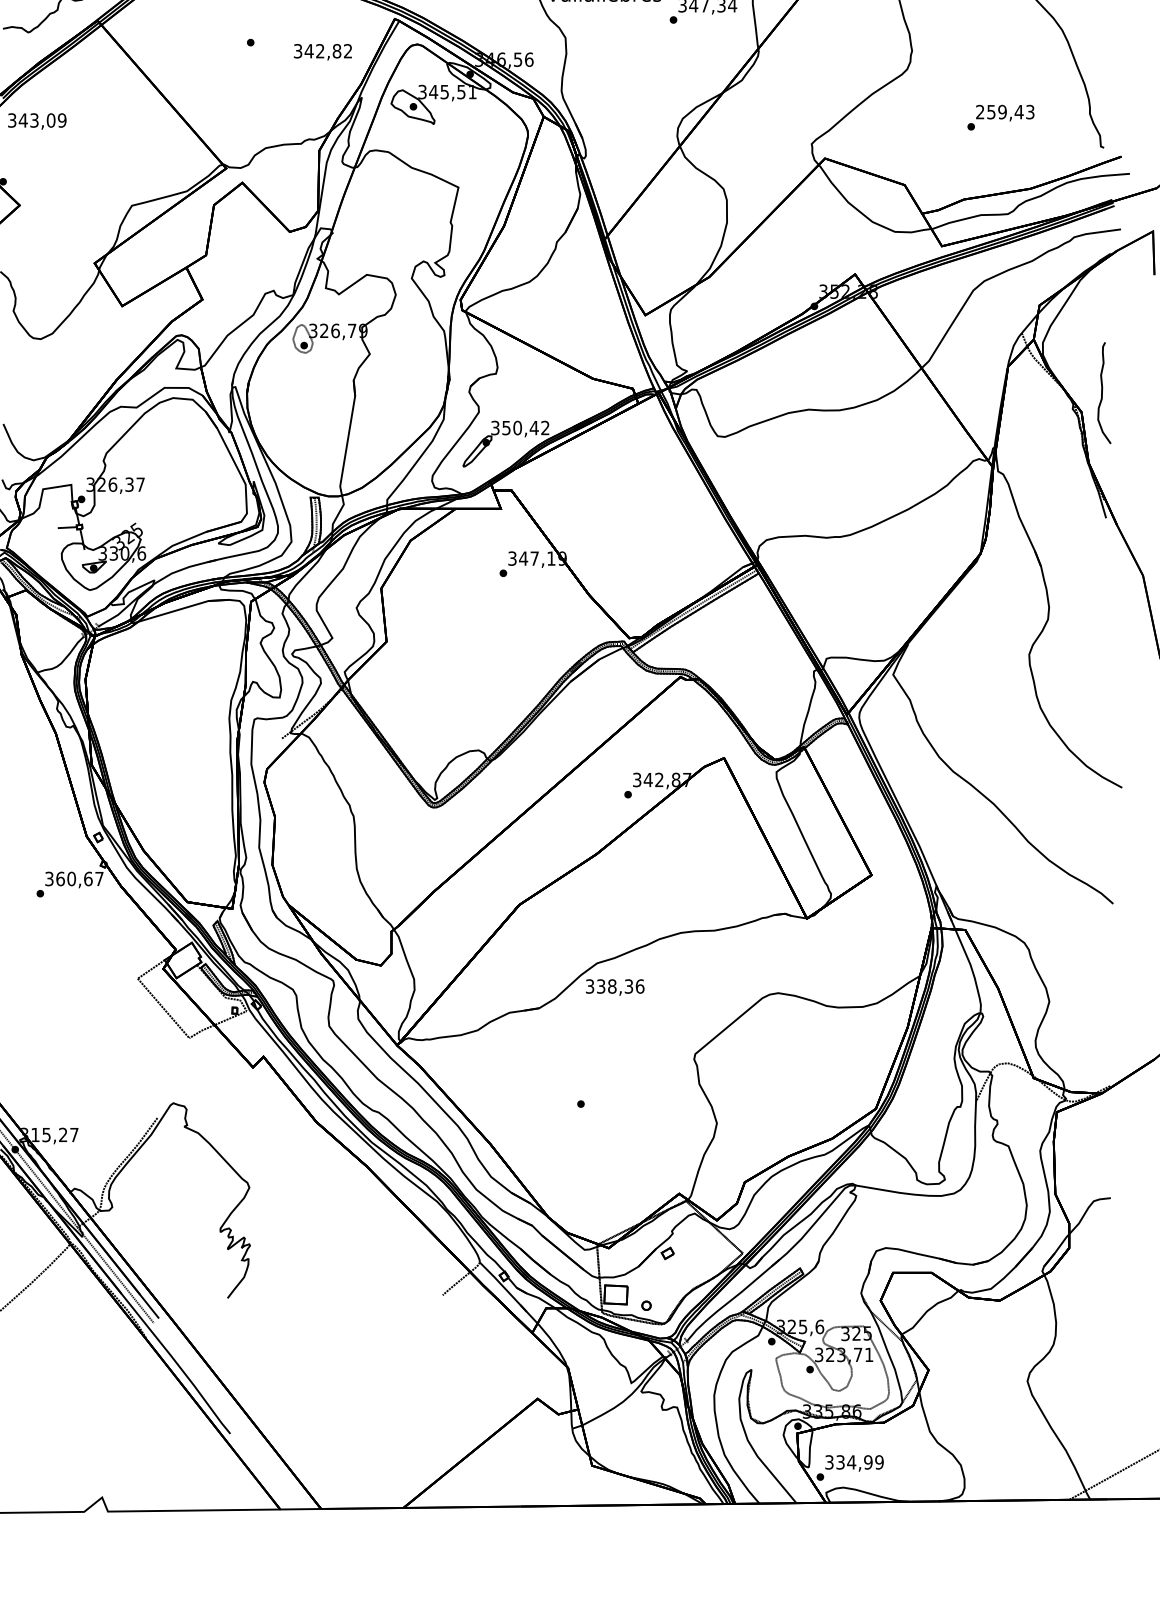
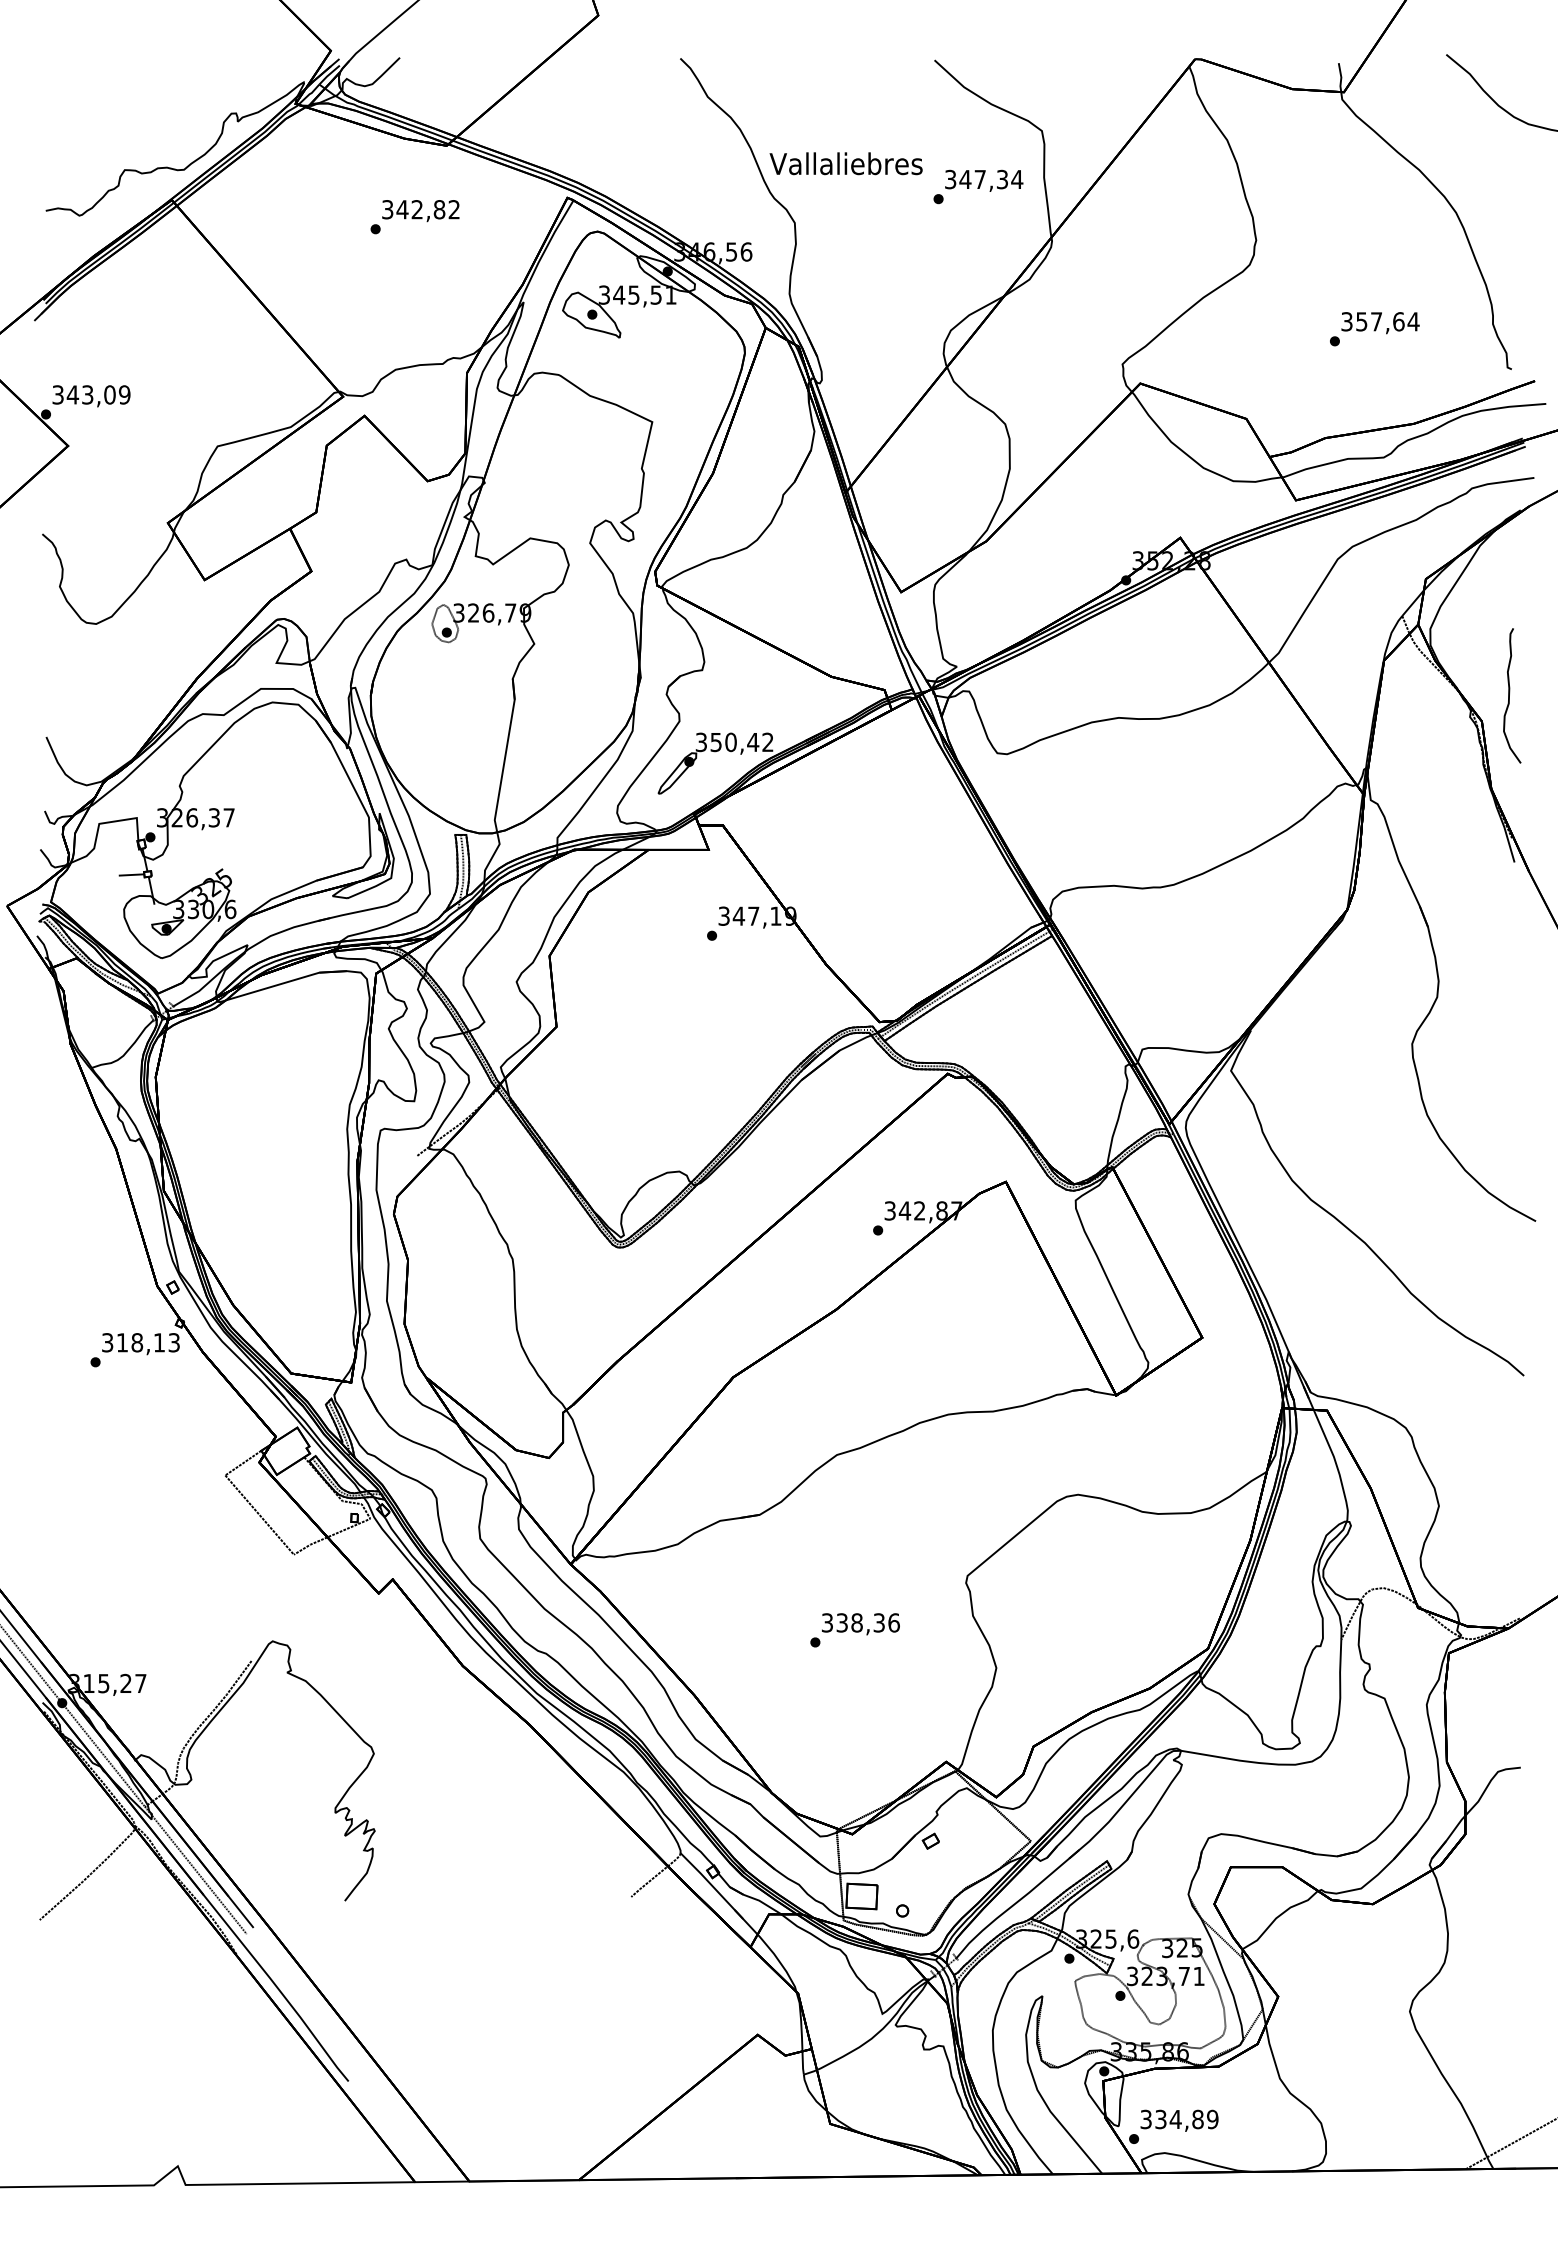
text: (322, 52) -> (420, 211), moved
text: (1005, 111) -> (1380, 321), 259,43 -> 357,64
text: (37, 121) -> (91, 396), moved
text: (79, 878) -> (147, 1342), 360,67 -> 318,13
text: (614, 987) -> (860, 1624), moved
text: (868, 1462) -> (1197, 2119), 334,99 -> 334,89

